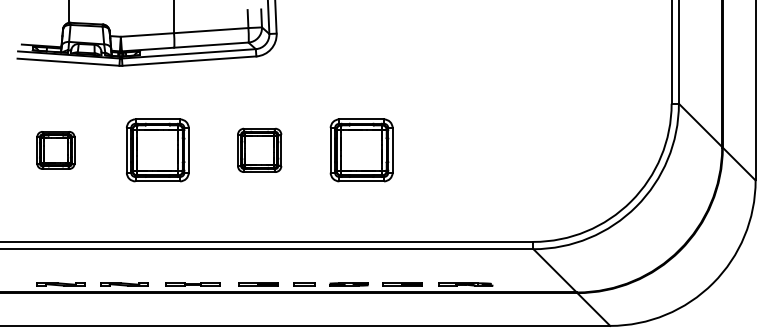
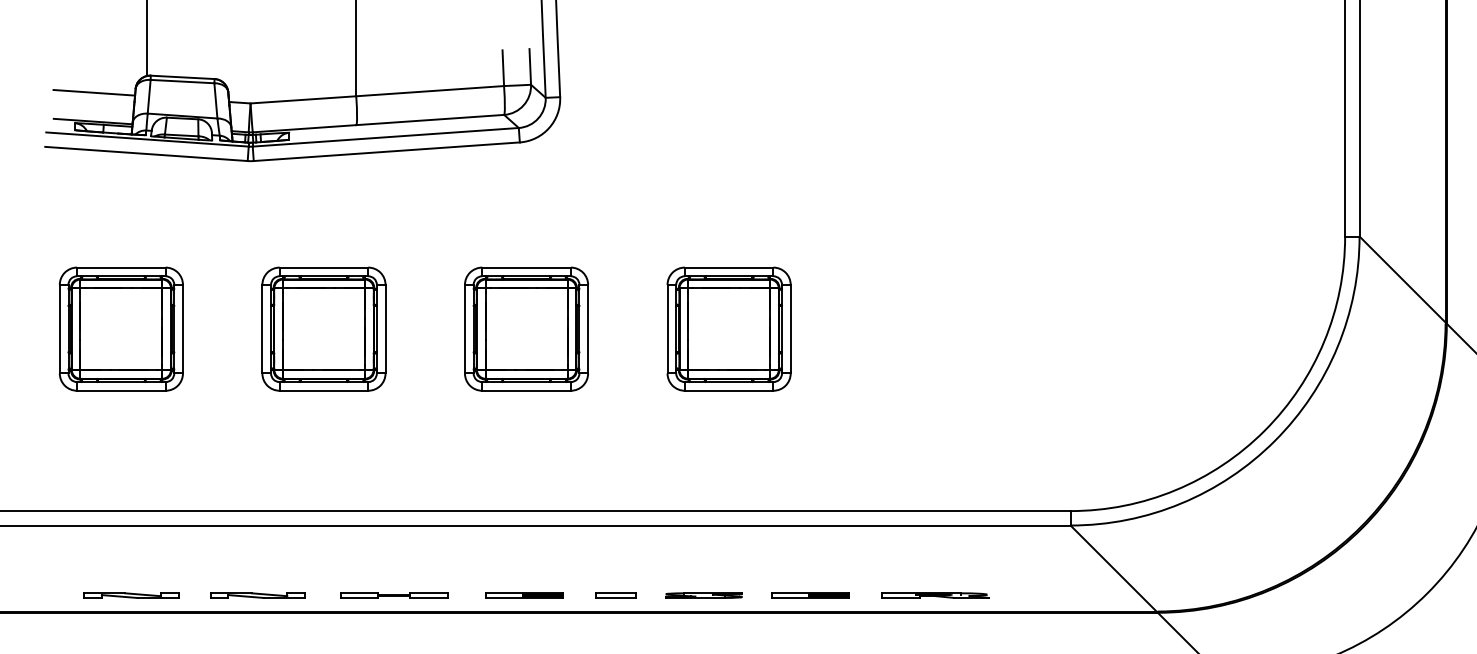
line: (41, 31) -> (92, 92), added
part: (55, 150) -> (120, 329), size x1.67
part: (259, 150) -> (526, 329), size x1.43

